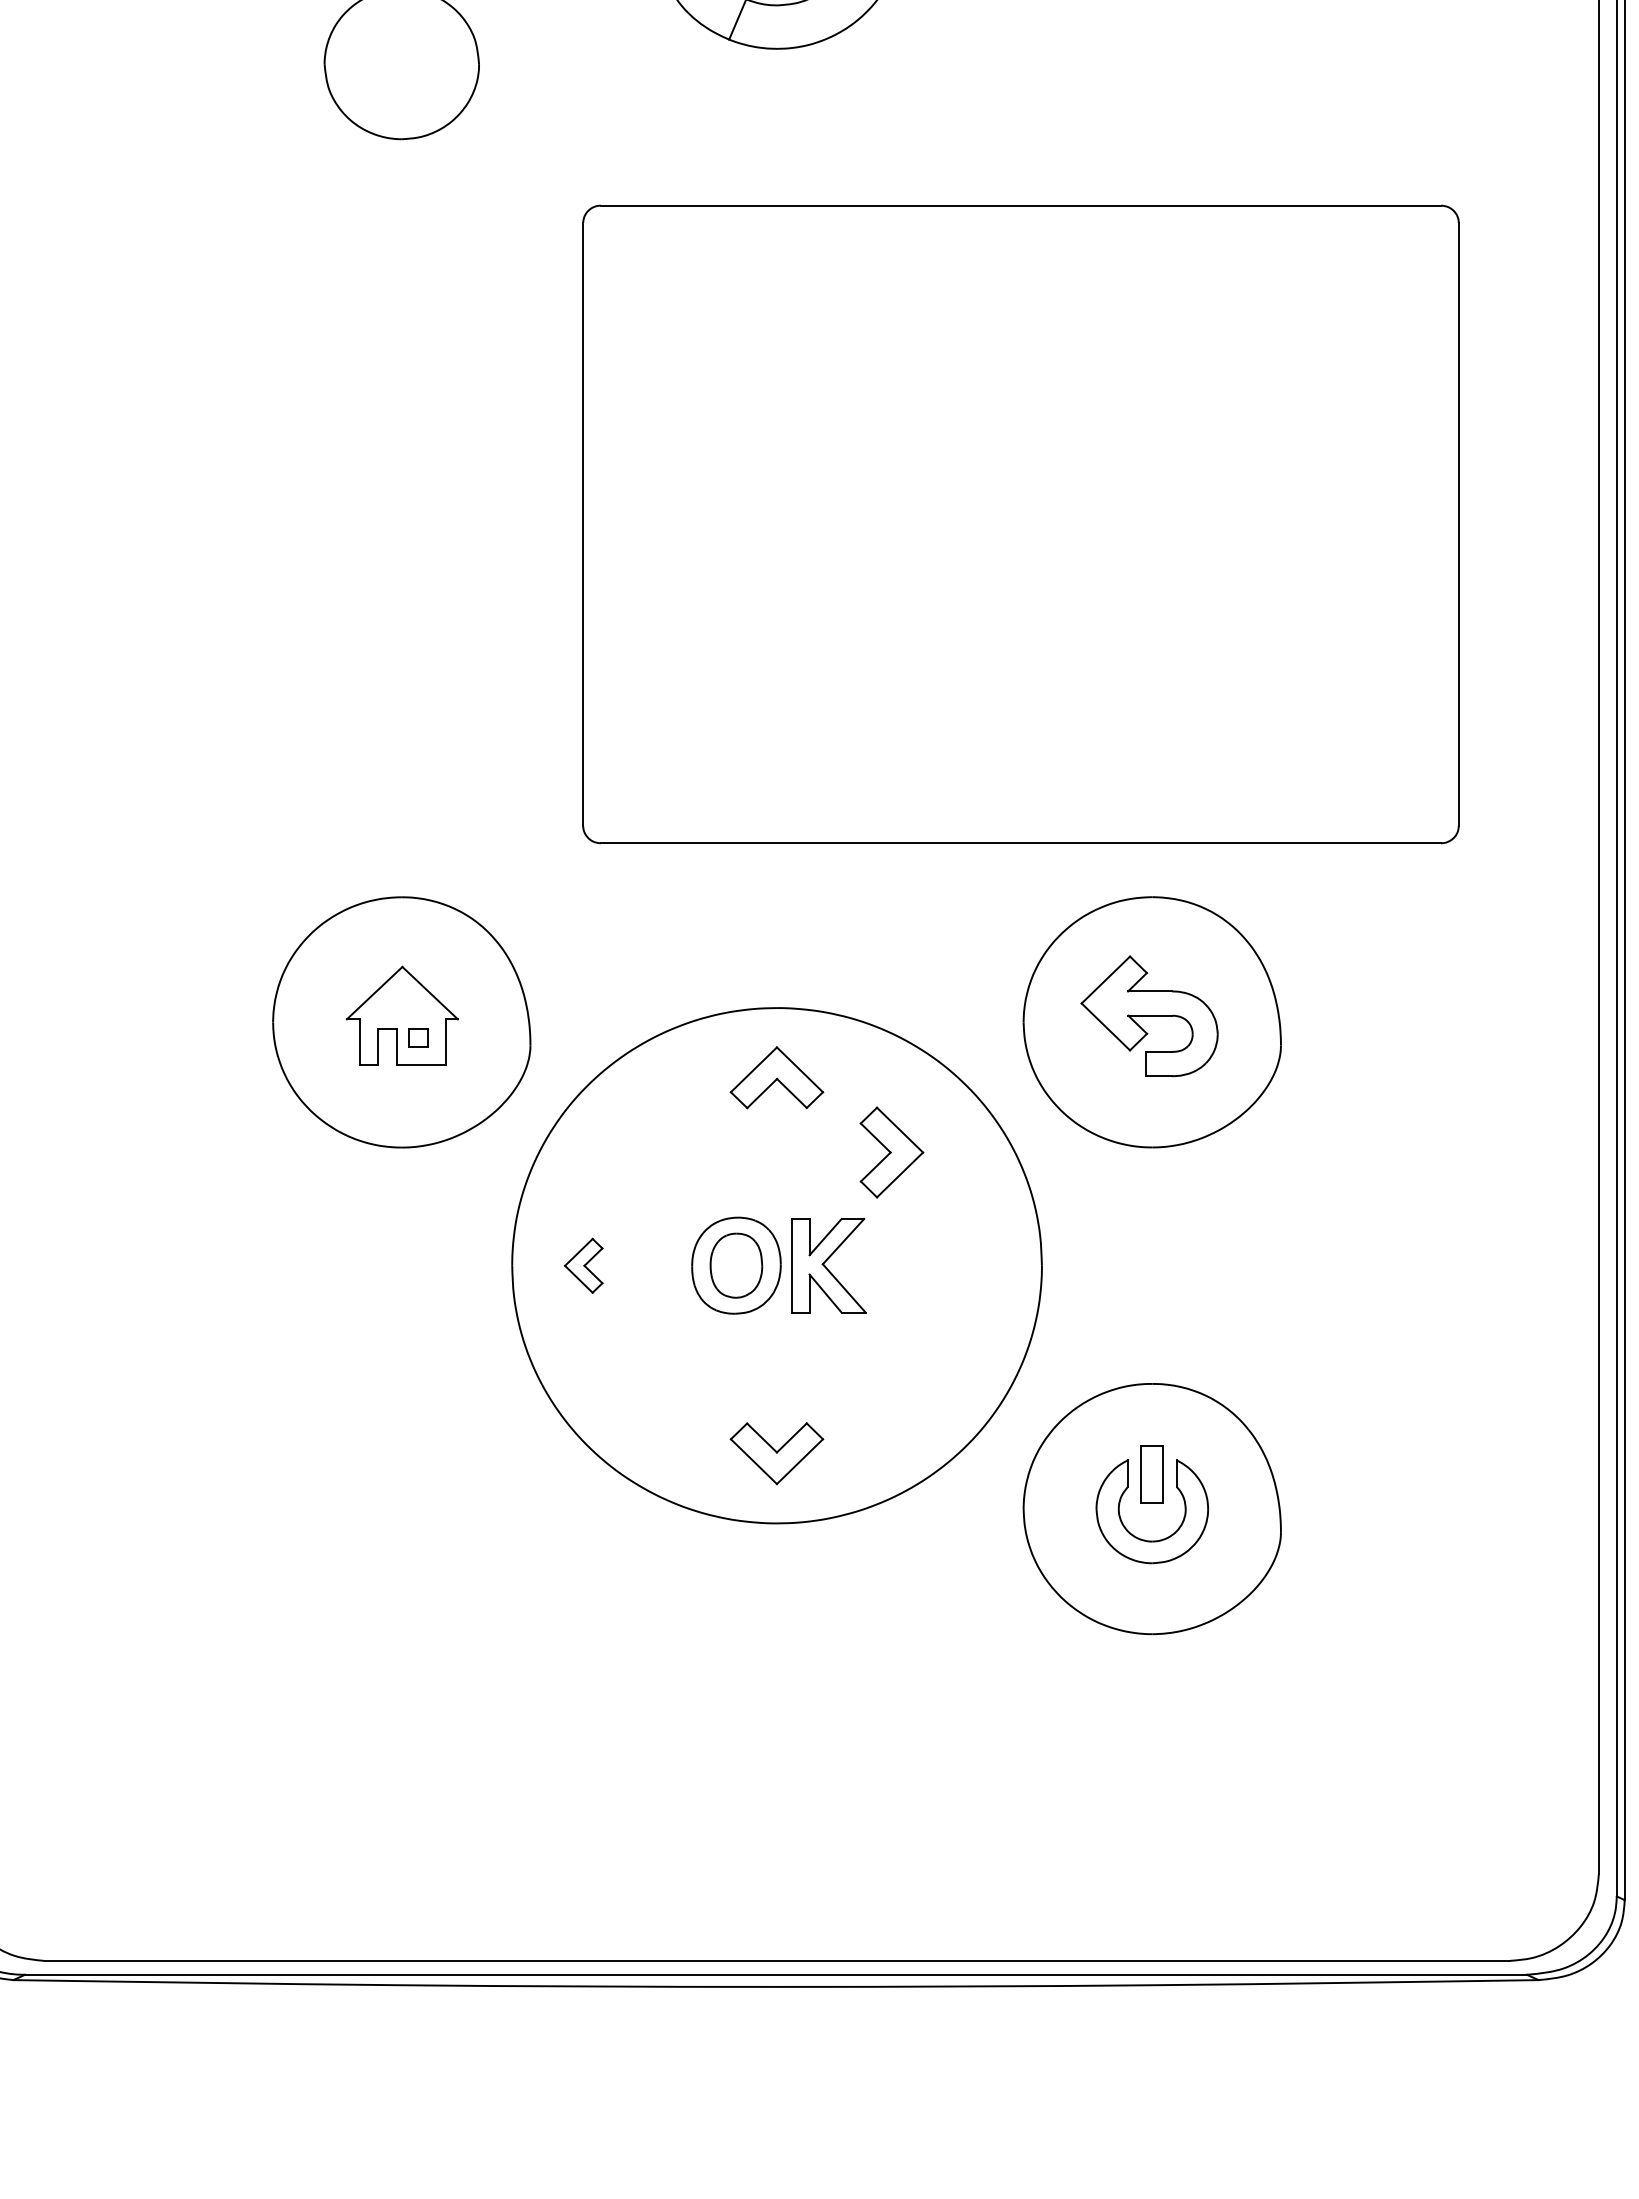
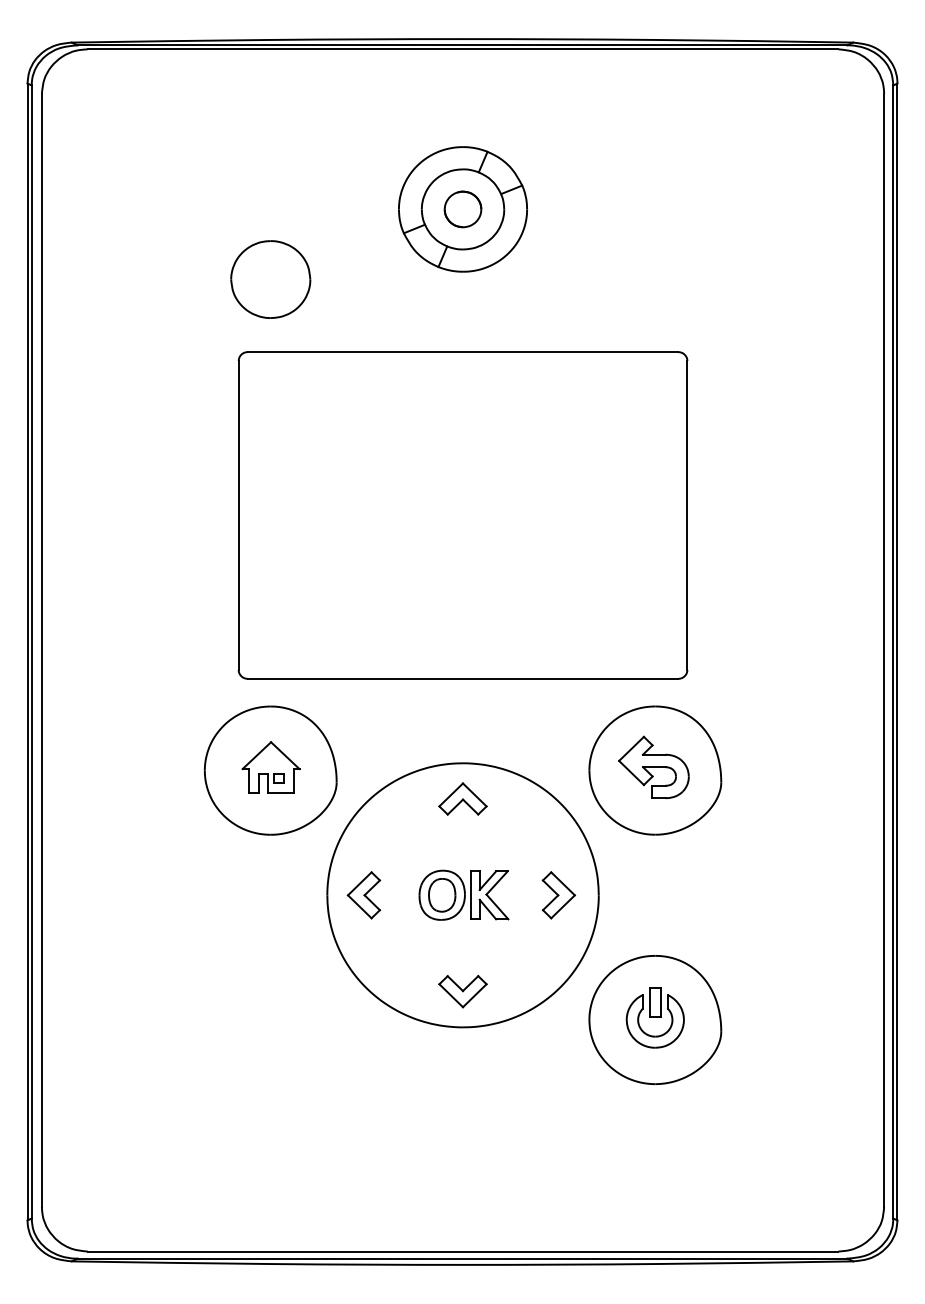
part: (1019, 524) -> (462, 515), moved
part: (891, 1152) -> (558, 895), moved
part: (582, 1266) -> (363, 895), size x1.67

